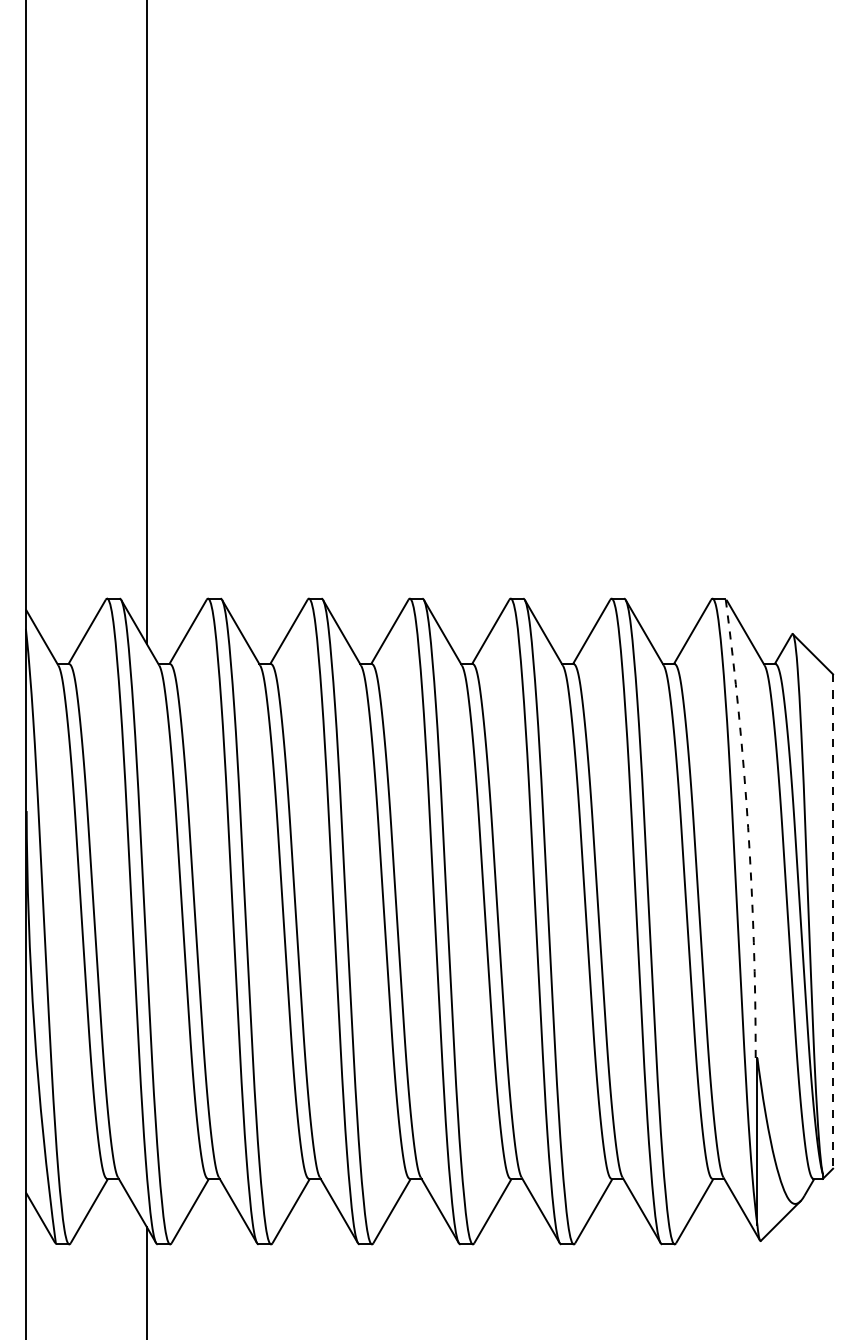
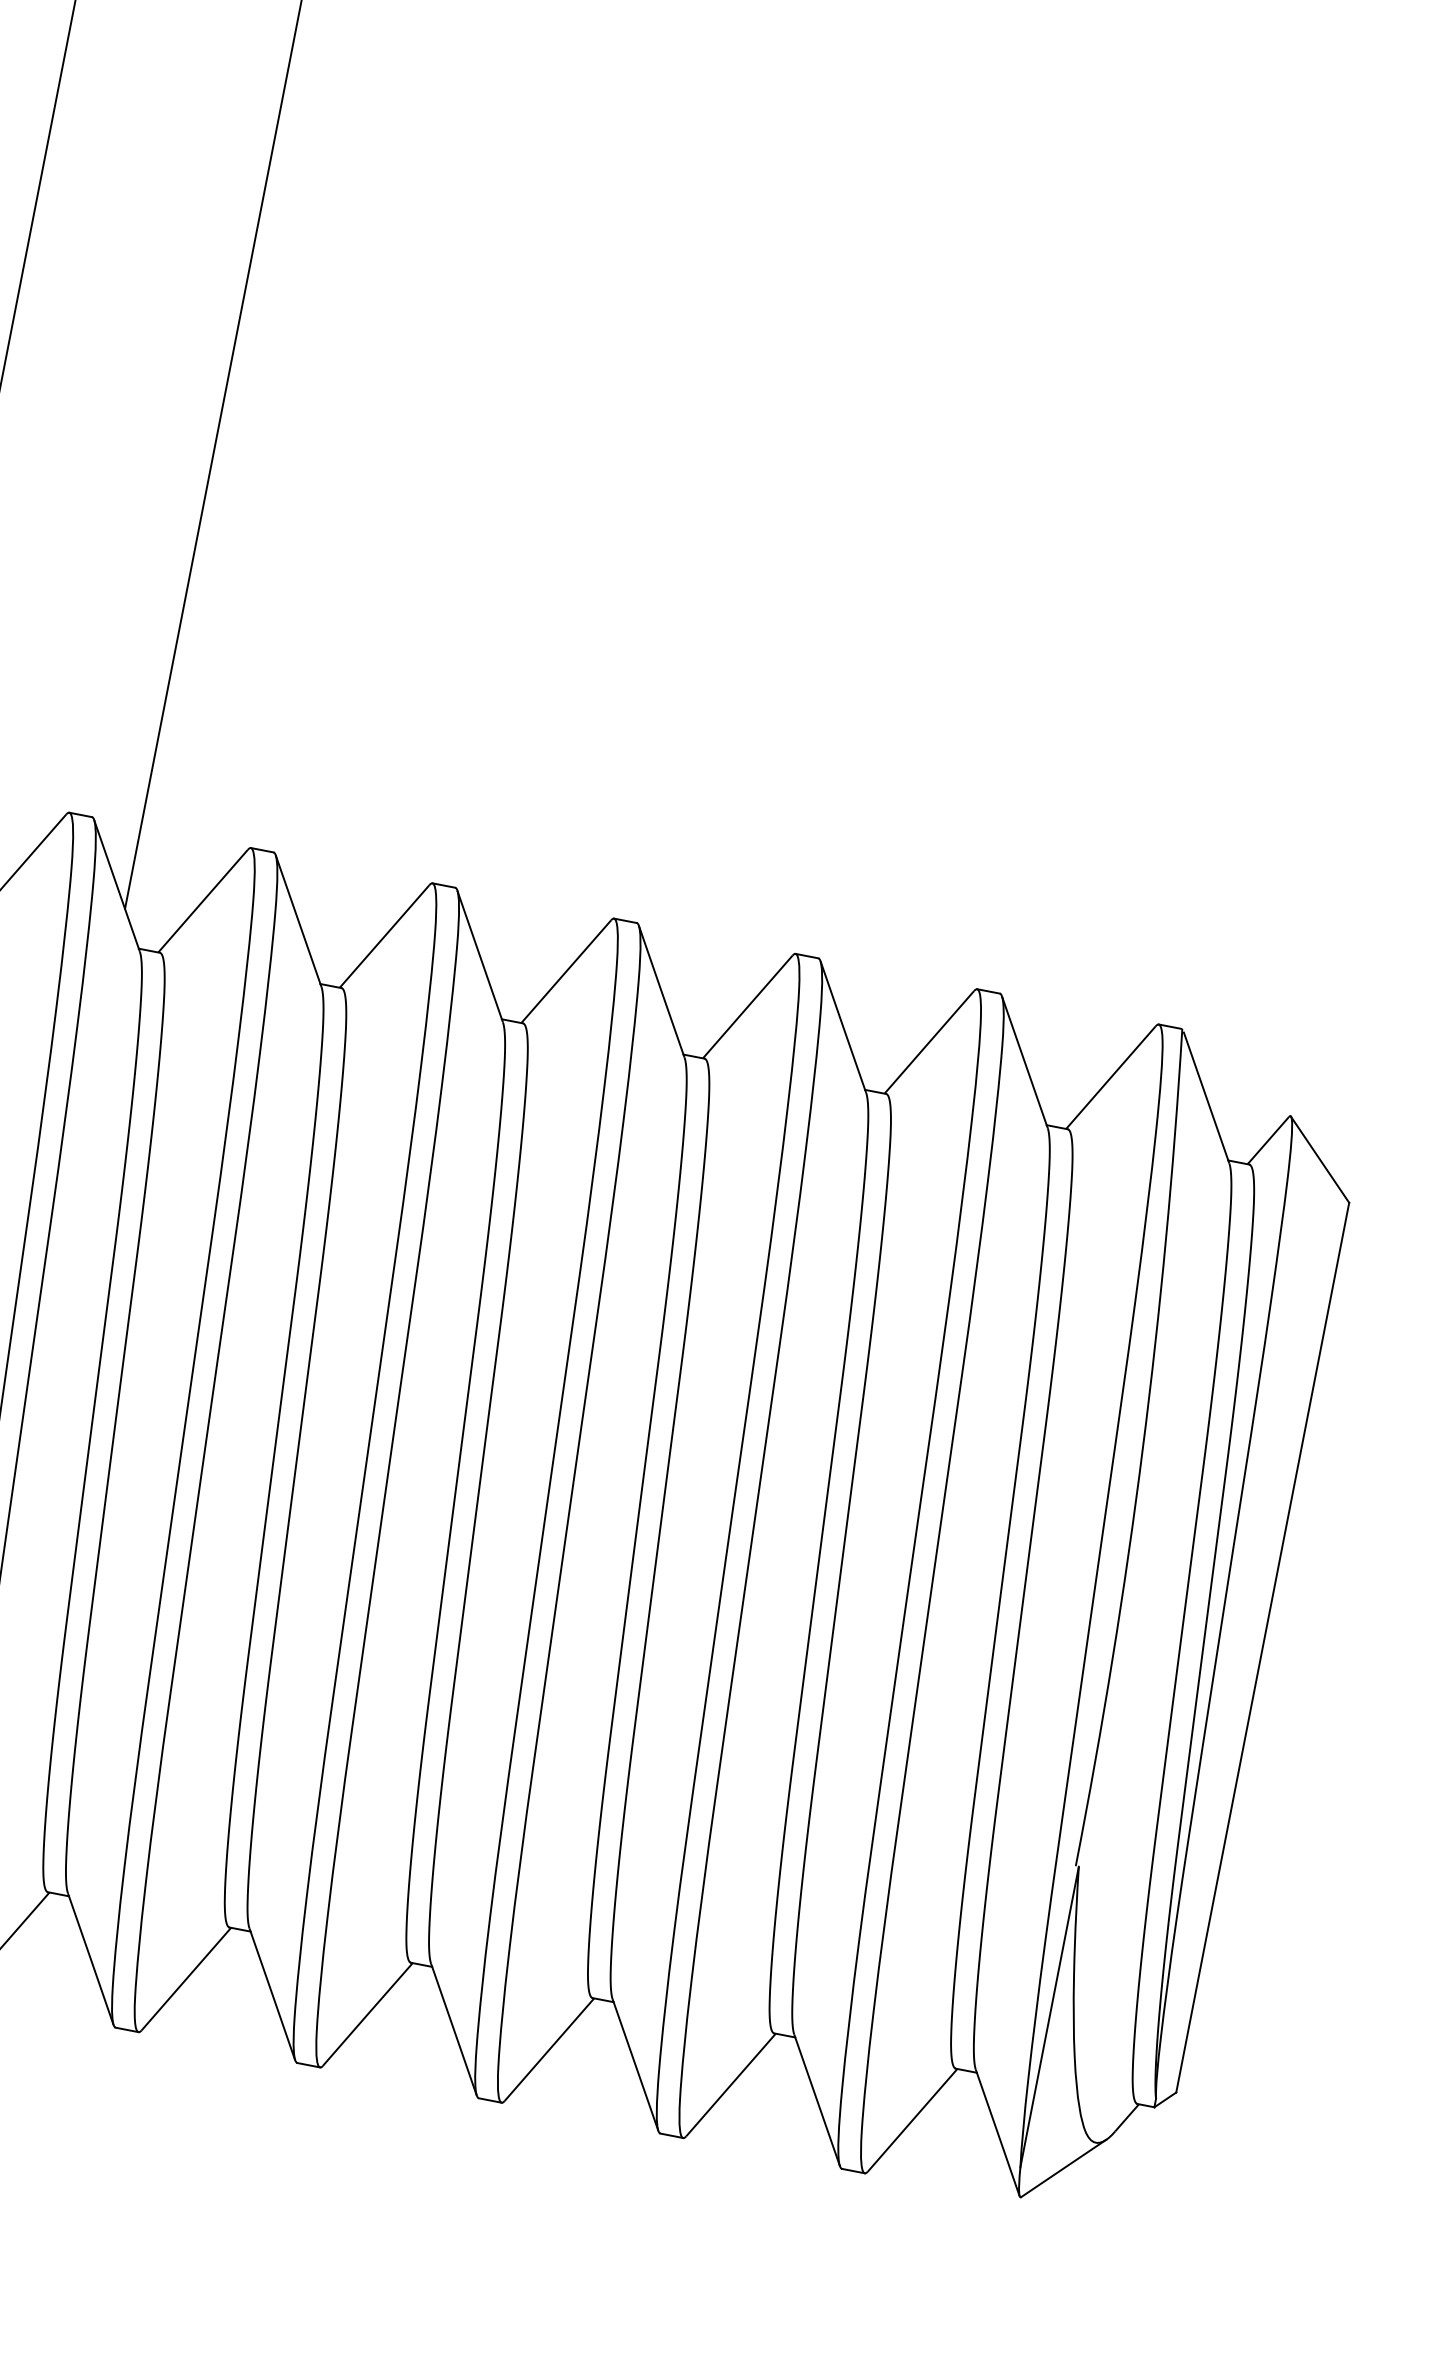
arc: (748, 827) -> (1143, 1448), dashed -> solid
line: (833, 922) -> (1263, 1649), dashed -> solid

